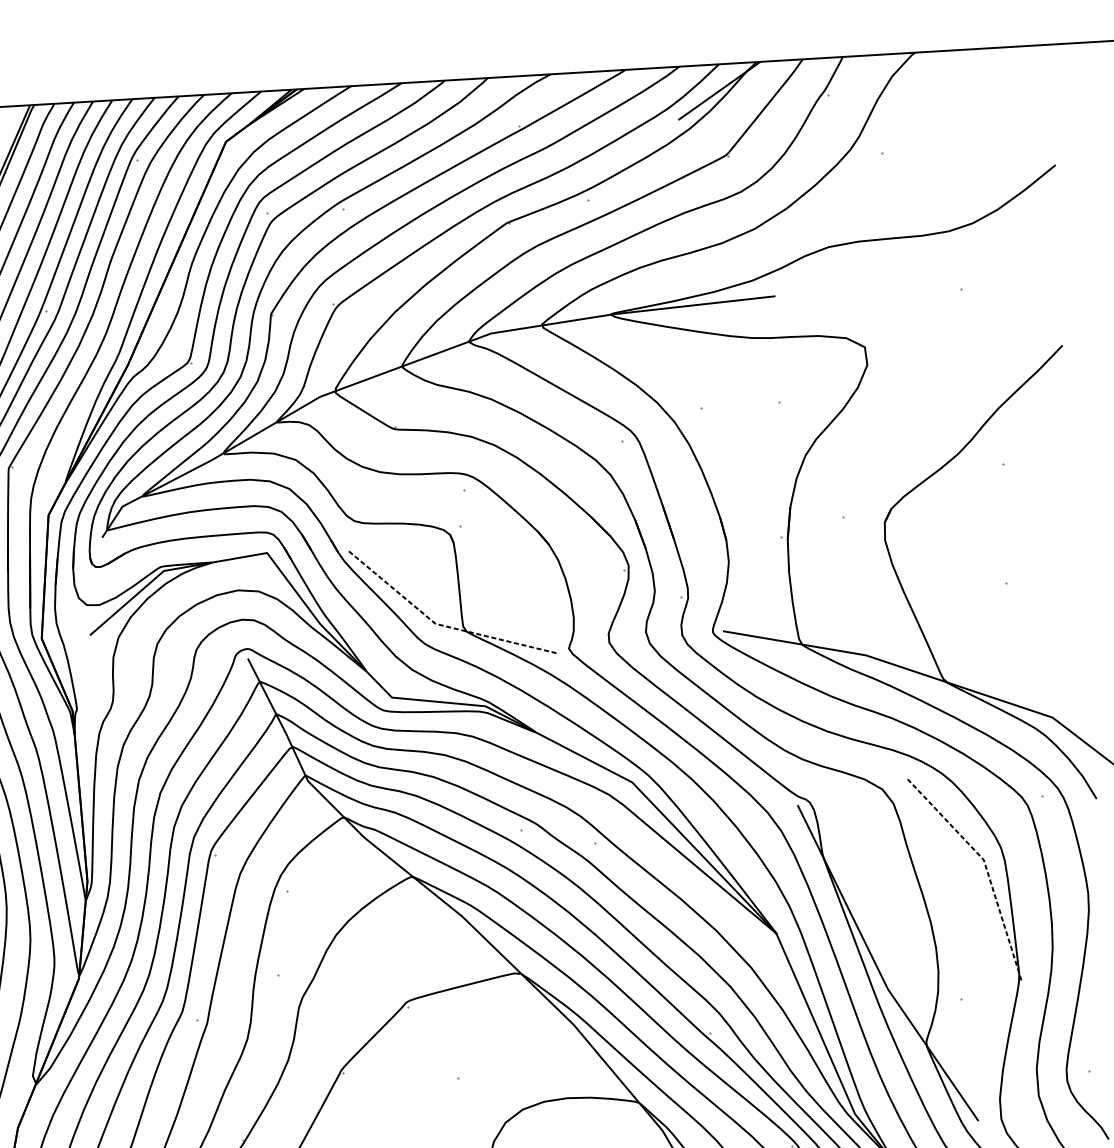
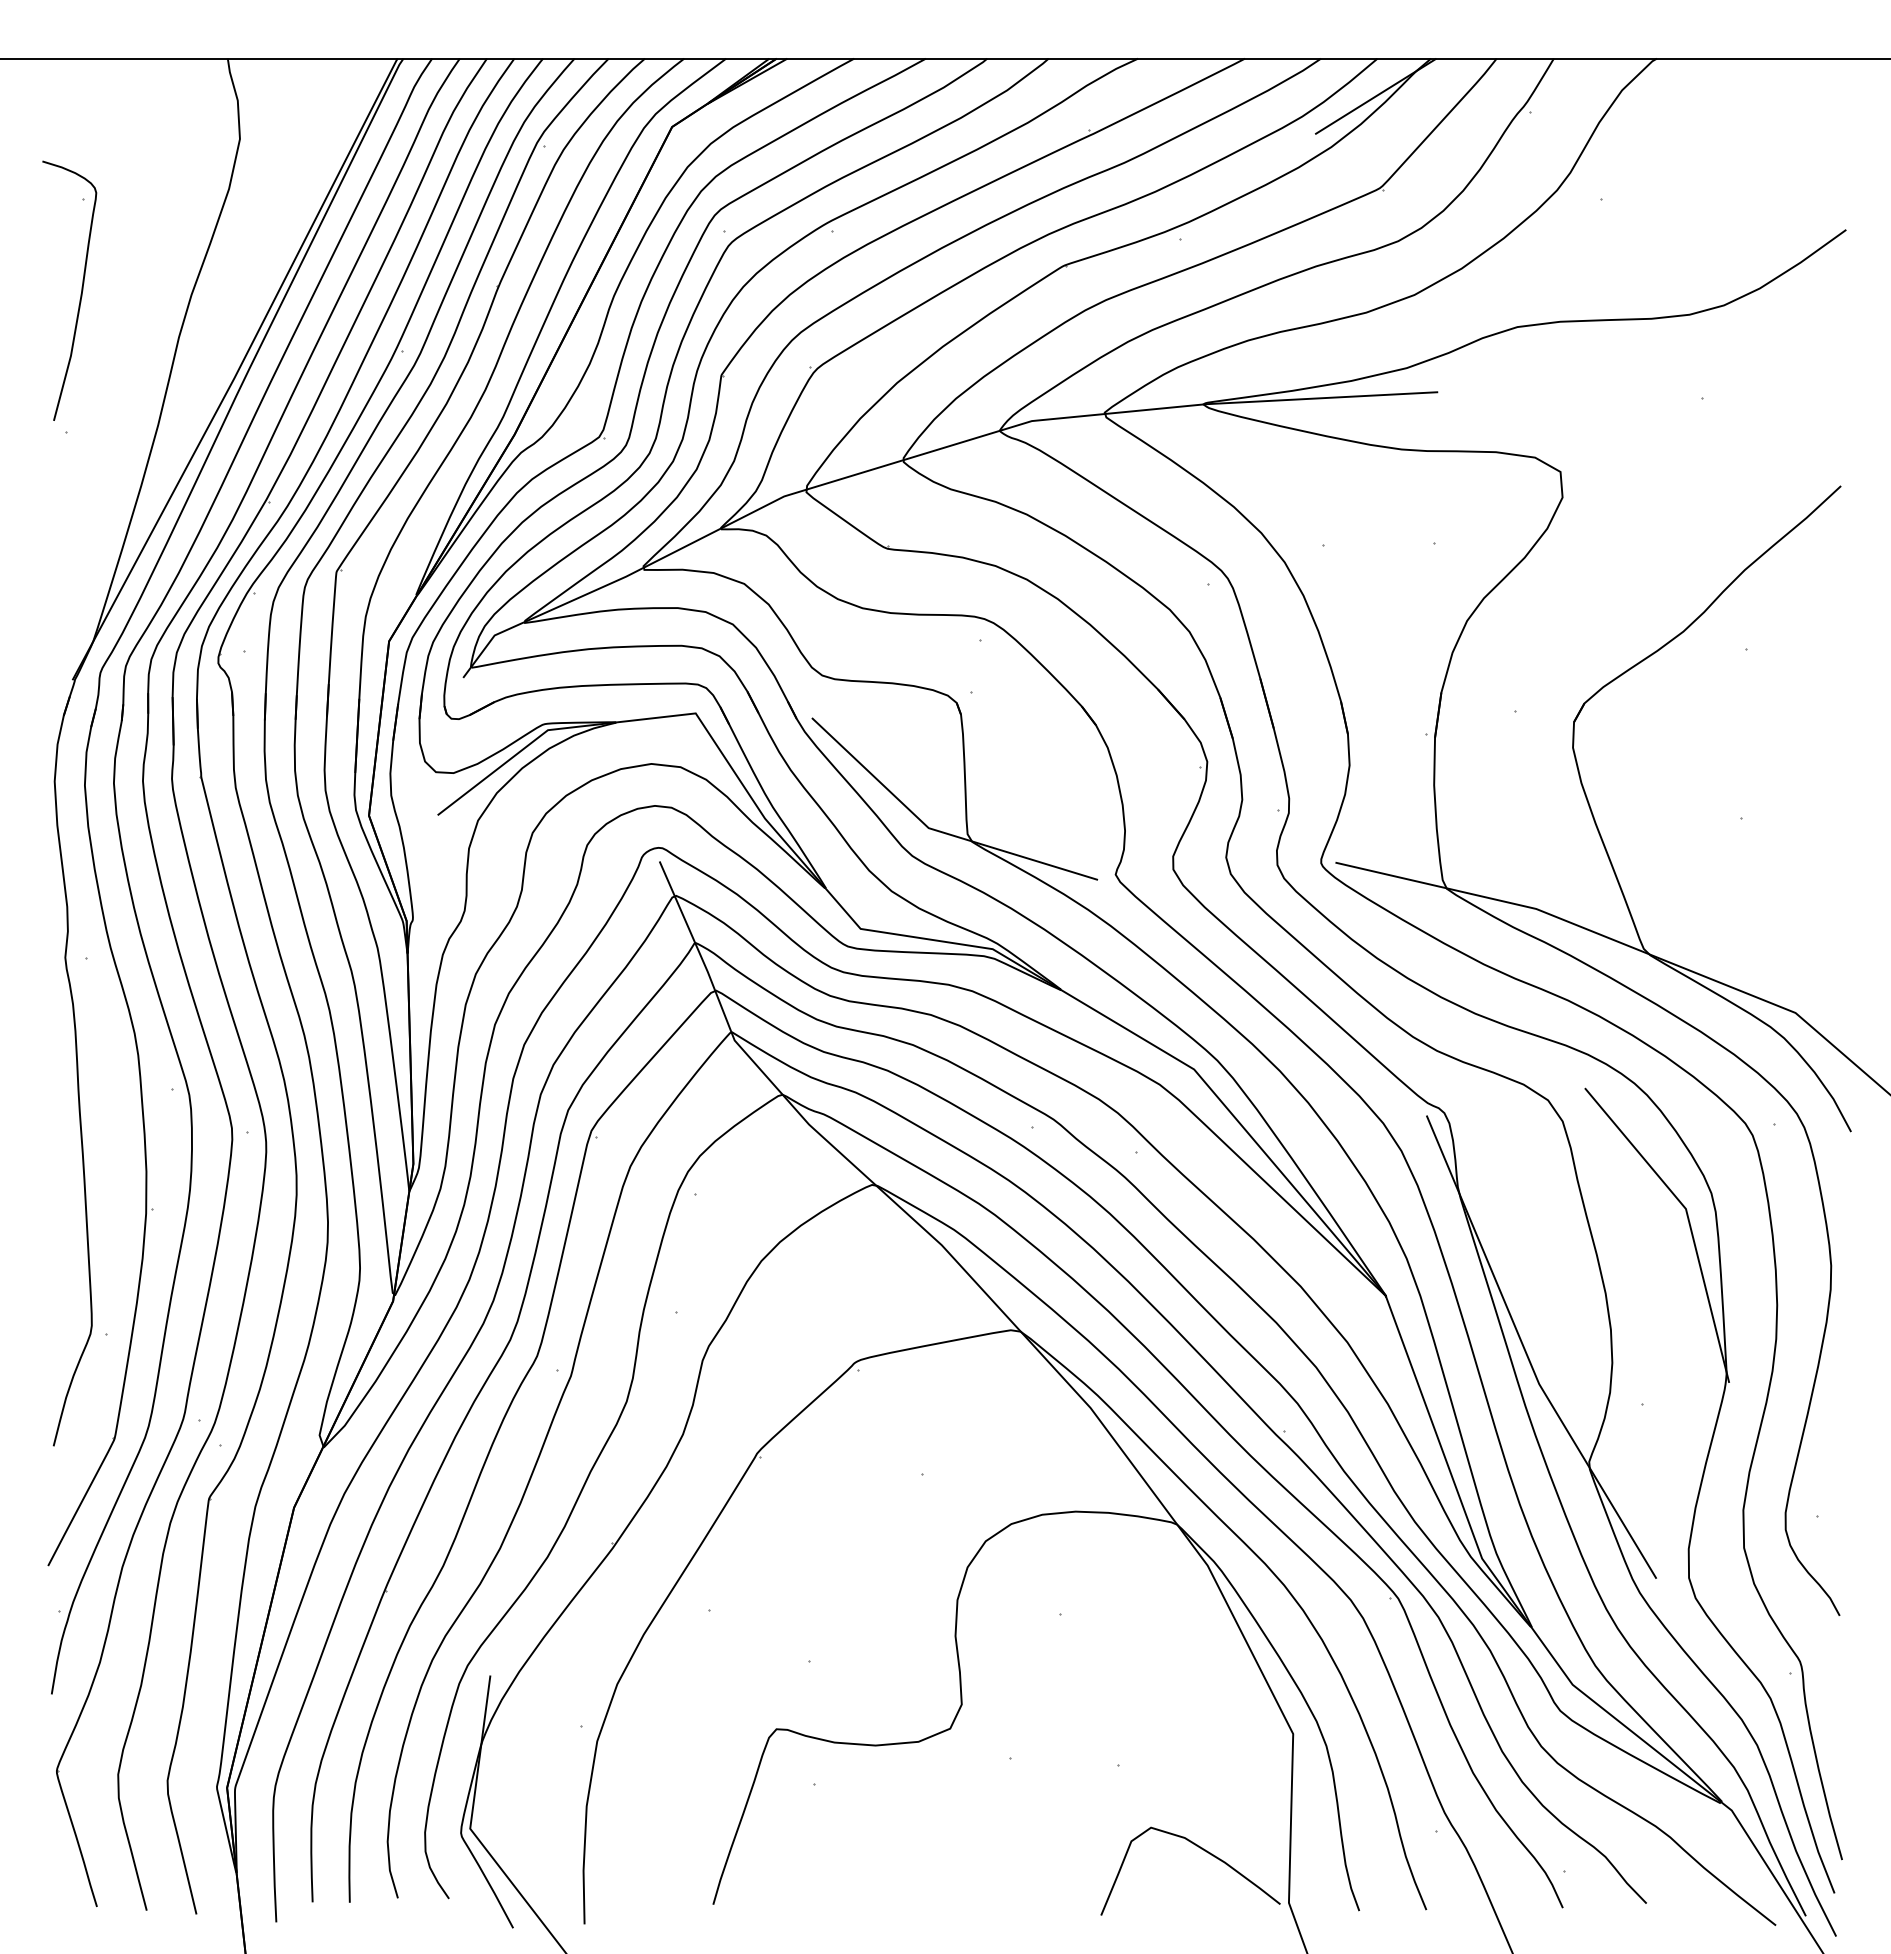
line: (441, 625) -> (936, 830), dashed -> solid
line: (985, 866) -> (1688, 1218), dashed -> solid

